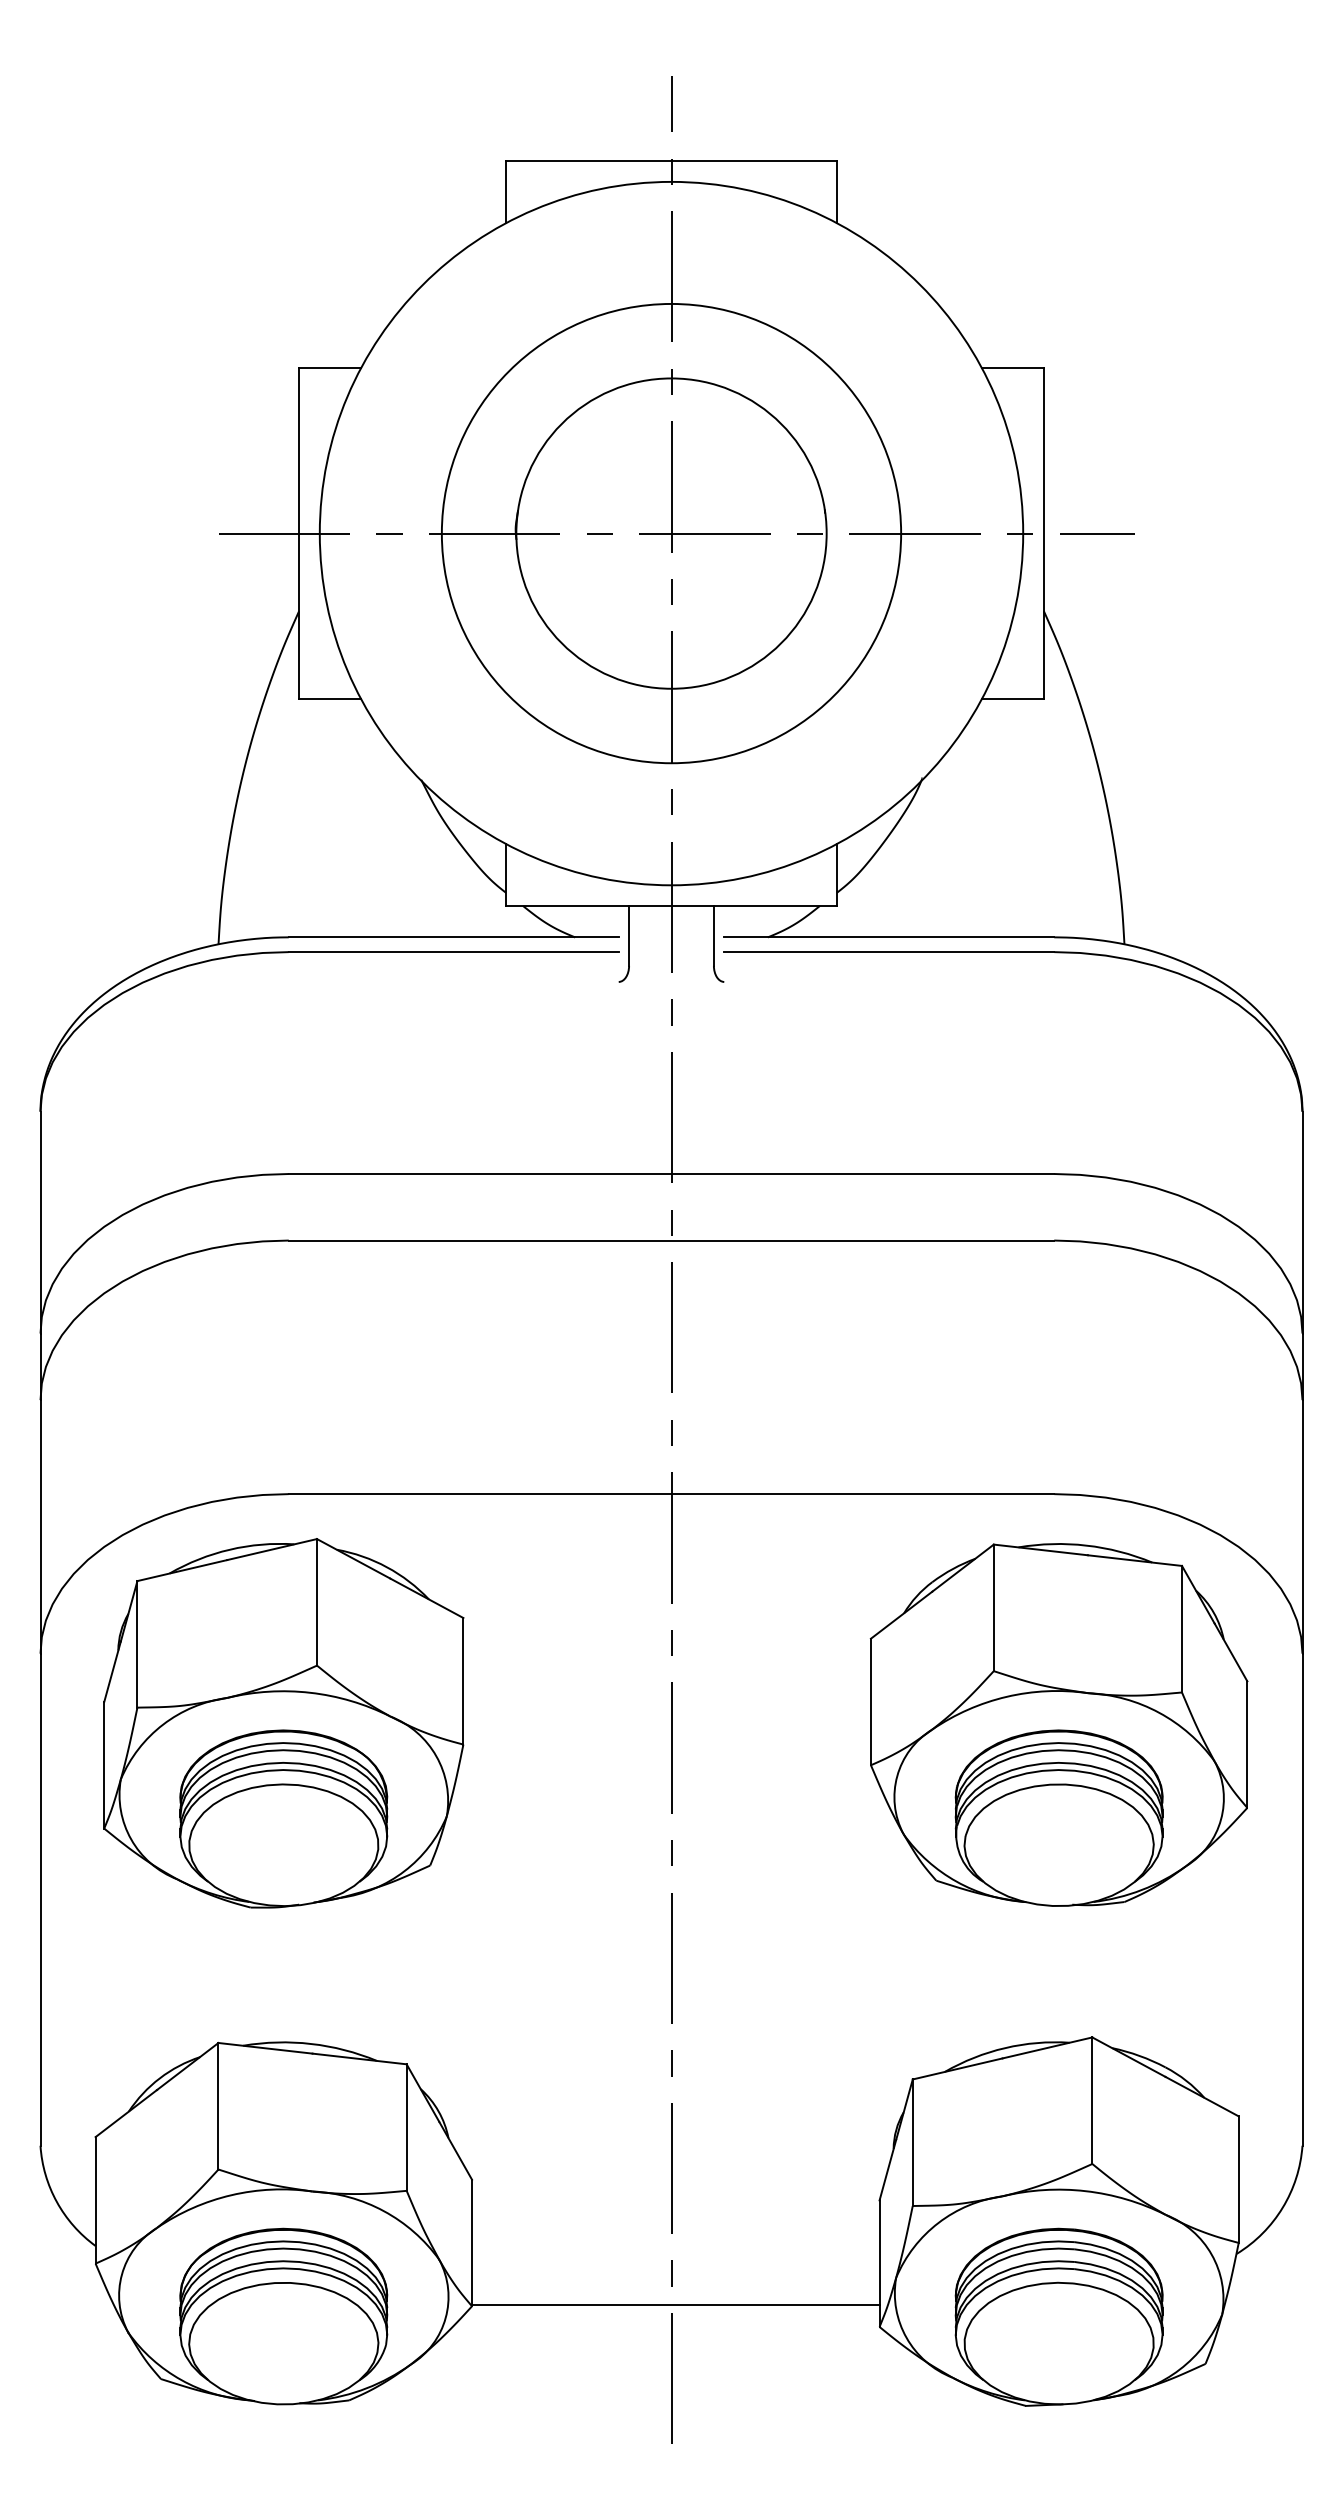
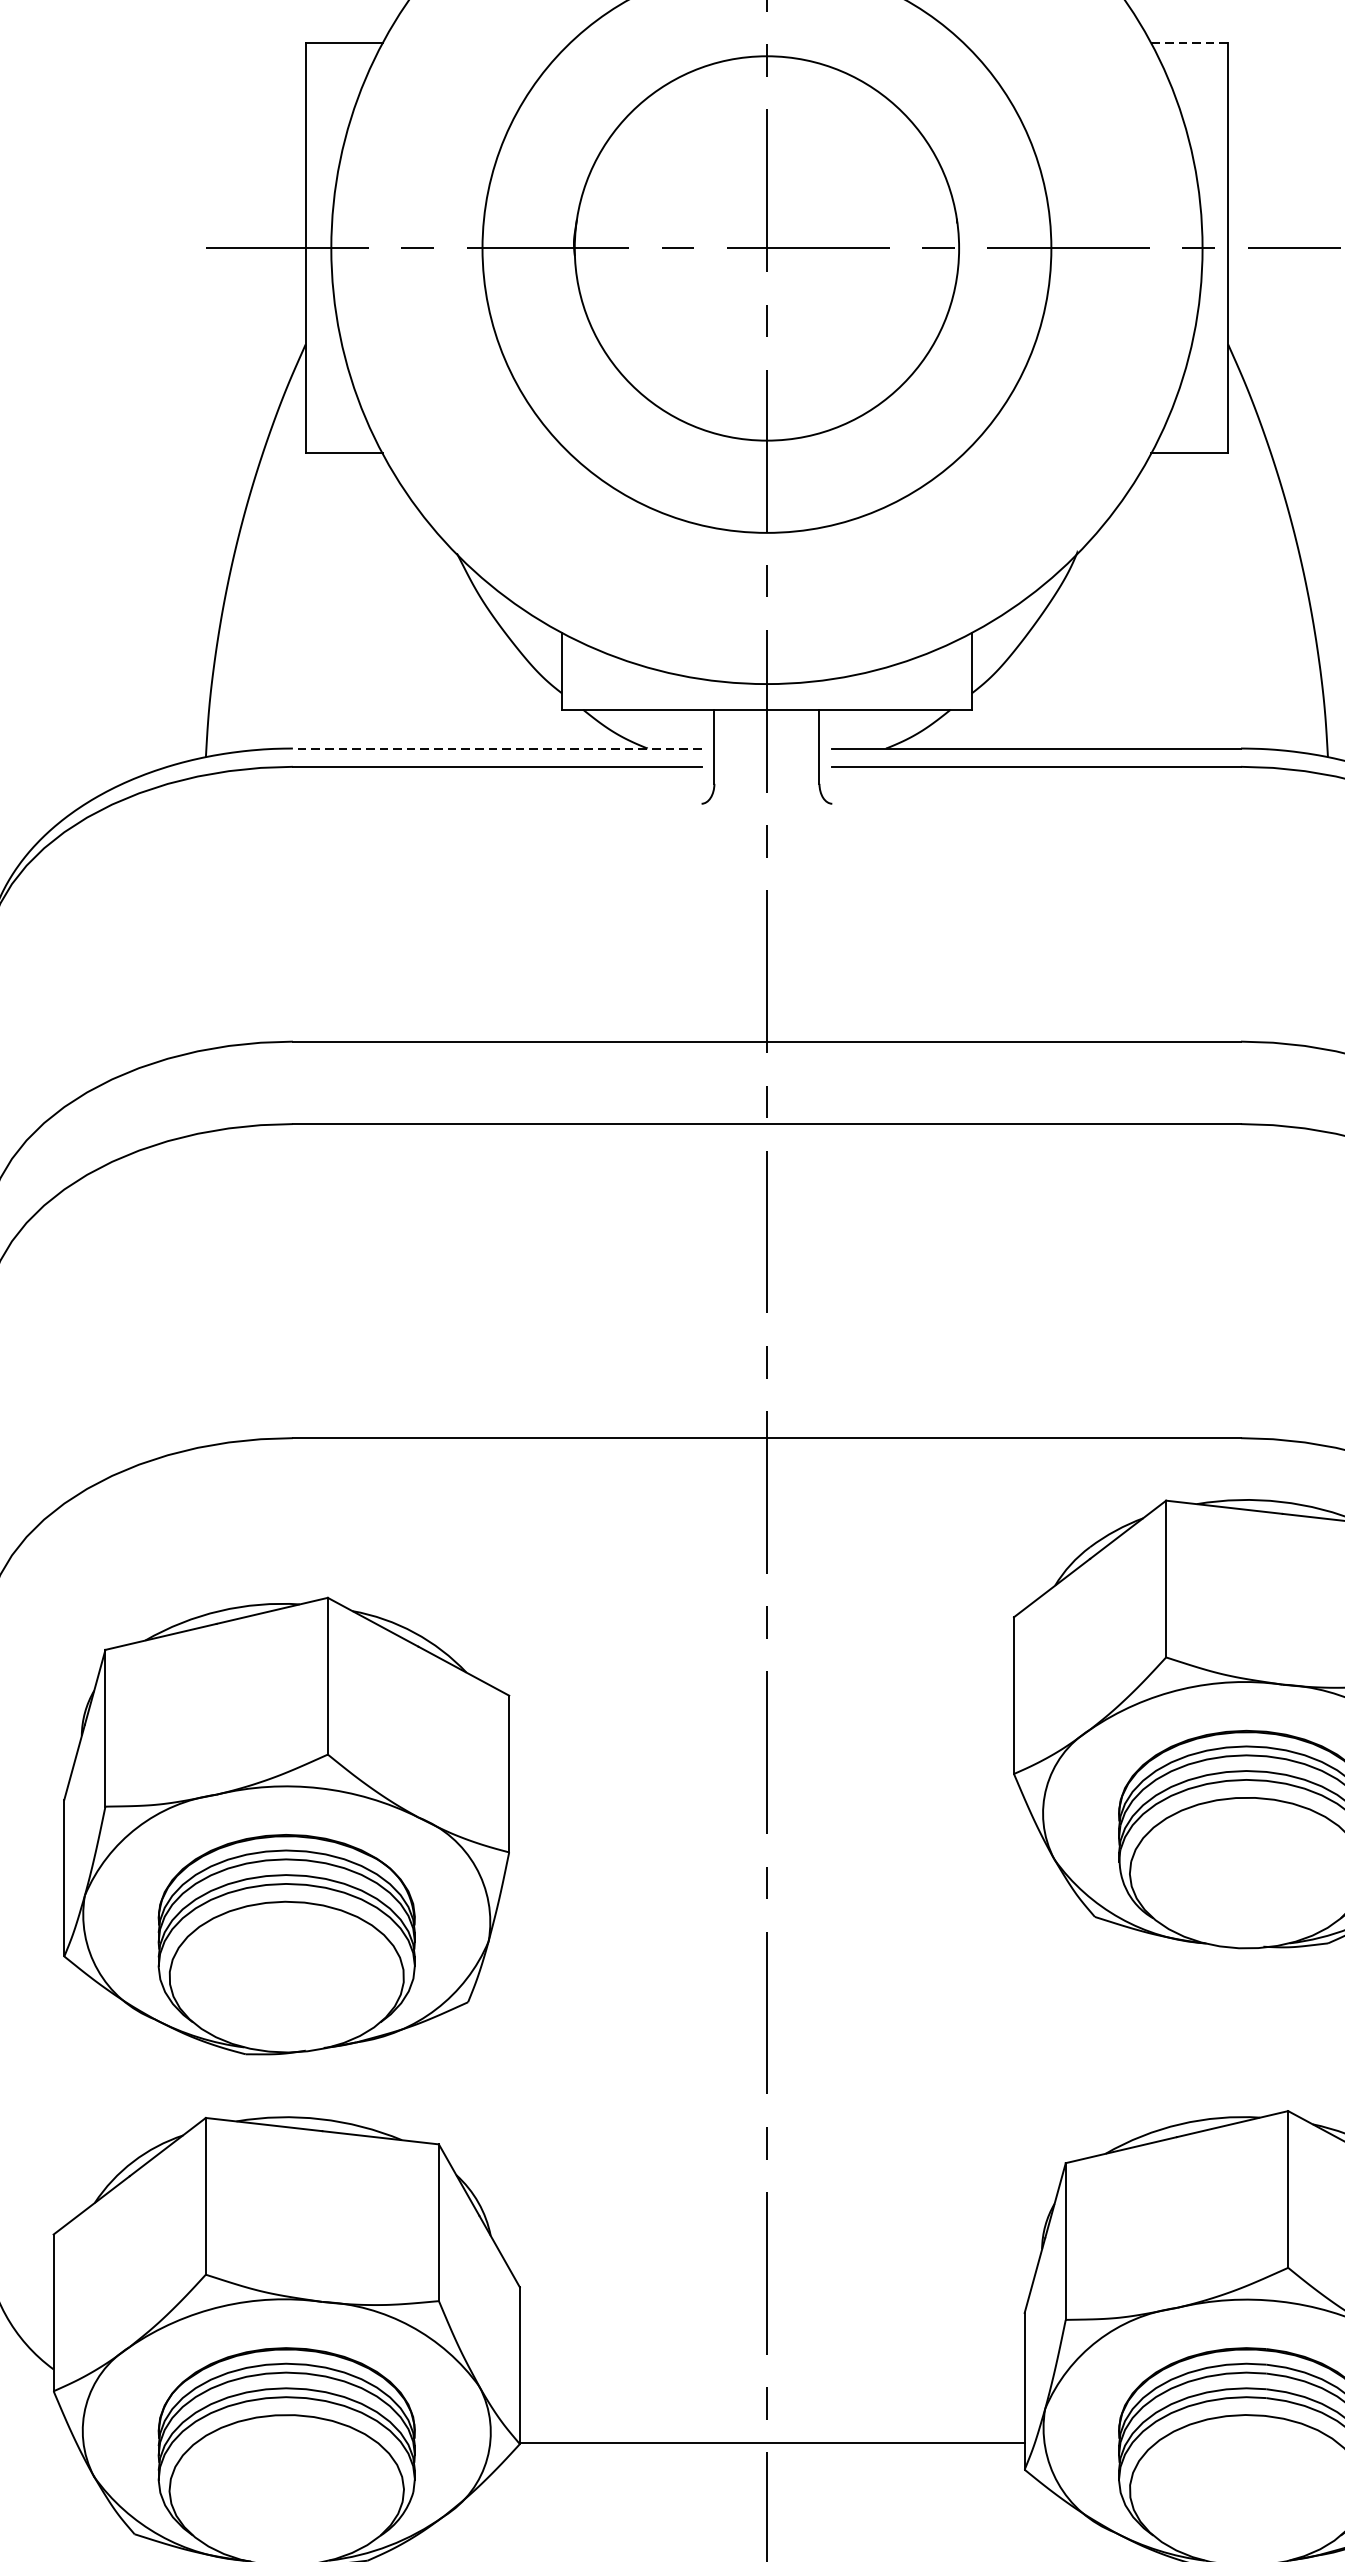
line: (1013, 368) -> (1190, 43), solid -> dashed
line: (453, 937) -> (496, 748), solid -> dashed
part: (283, 1723) -> (286, 1826), moved

